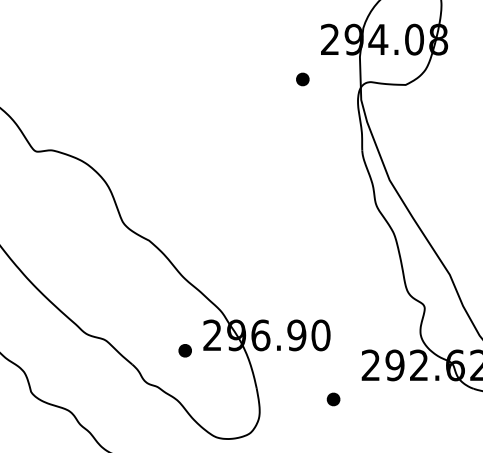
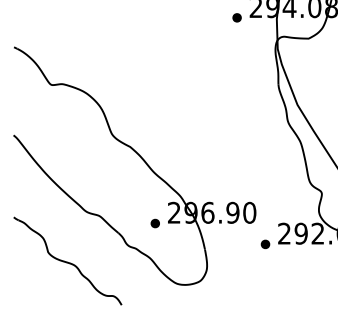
part: (301, 78) -> (236, 17), moved
part: (333, 399) -> (265, 244), moved

